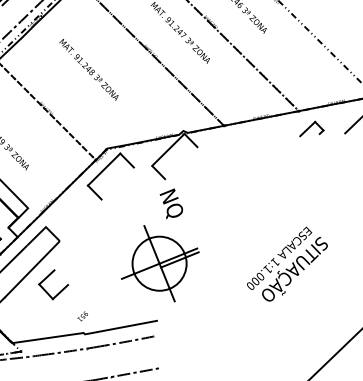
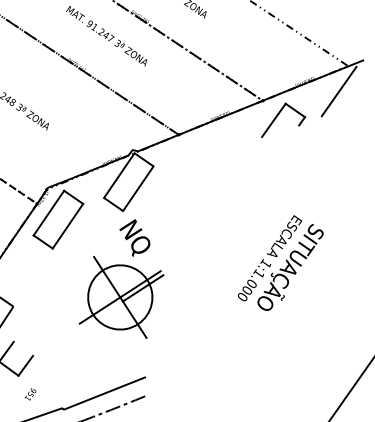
part: (311, 128) -> (281, 118), size x1.67
line: (181, 163) -> (137, 188), added
line: (117, 183) -> (67, 226), added
part: (159, 263) -> (120, 297), moved
text: (287, 263) -> (280, 262), moved
text: (82, 316) -> (30, 394), moved

